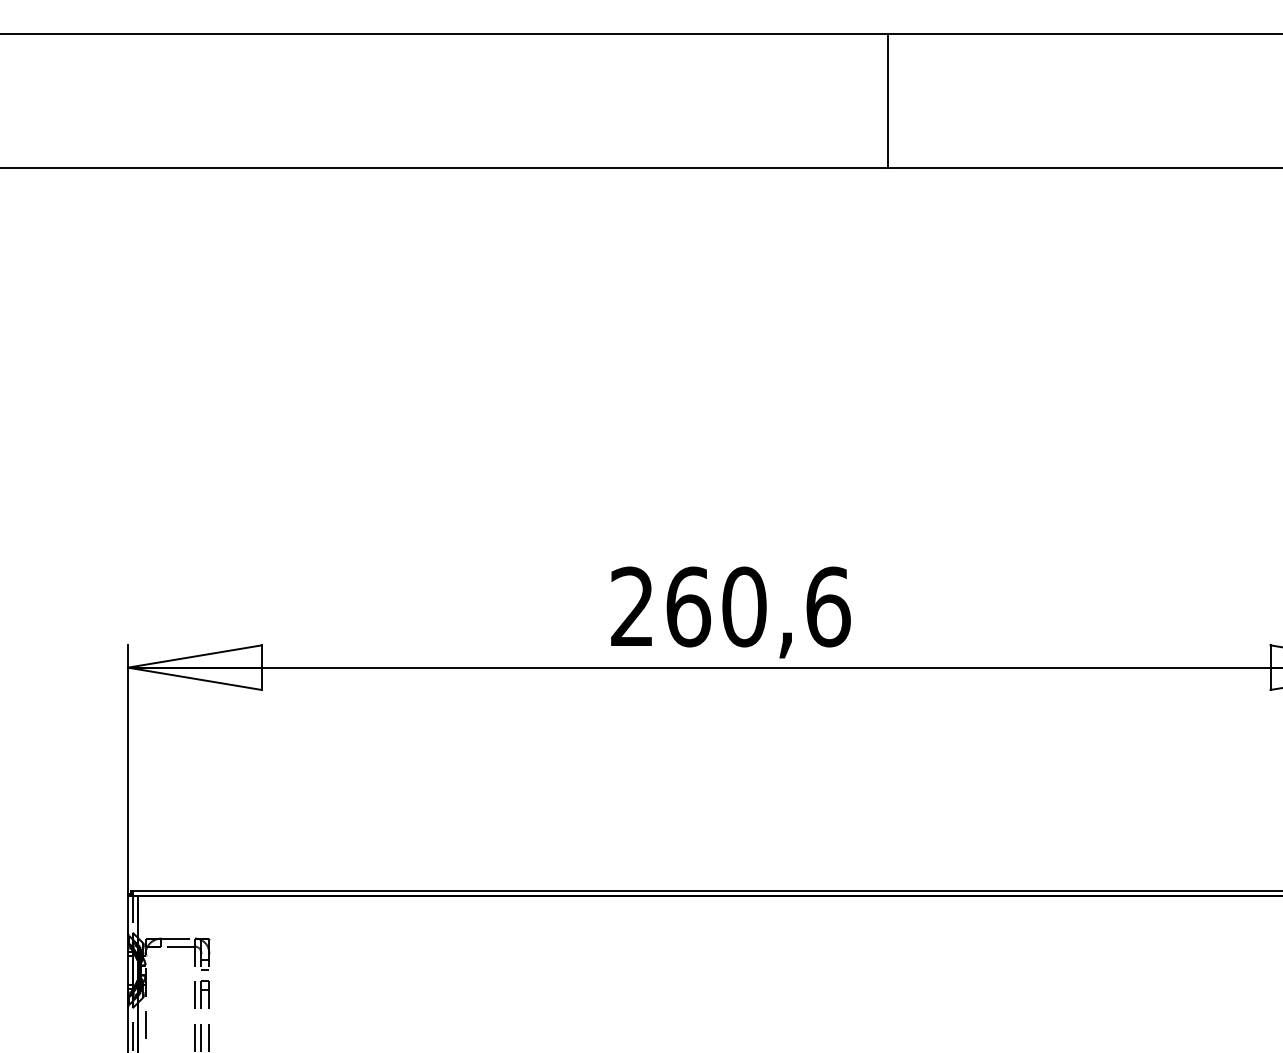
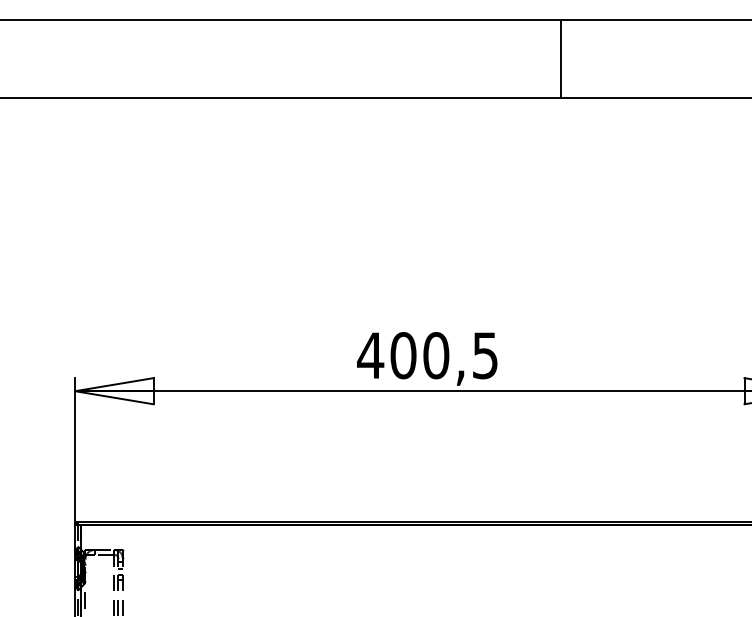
line: (888, 99) -> (561, 58), moved
text: (729, 606) -> (427, 355), 260,6 -> 400,5

